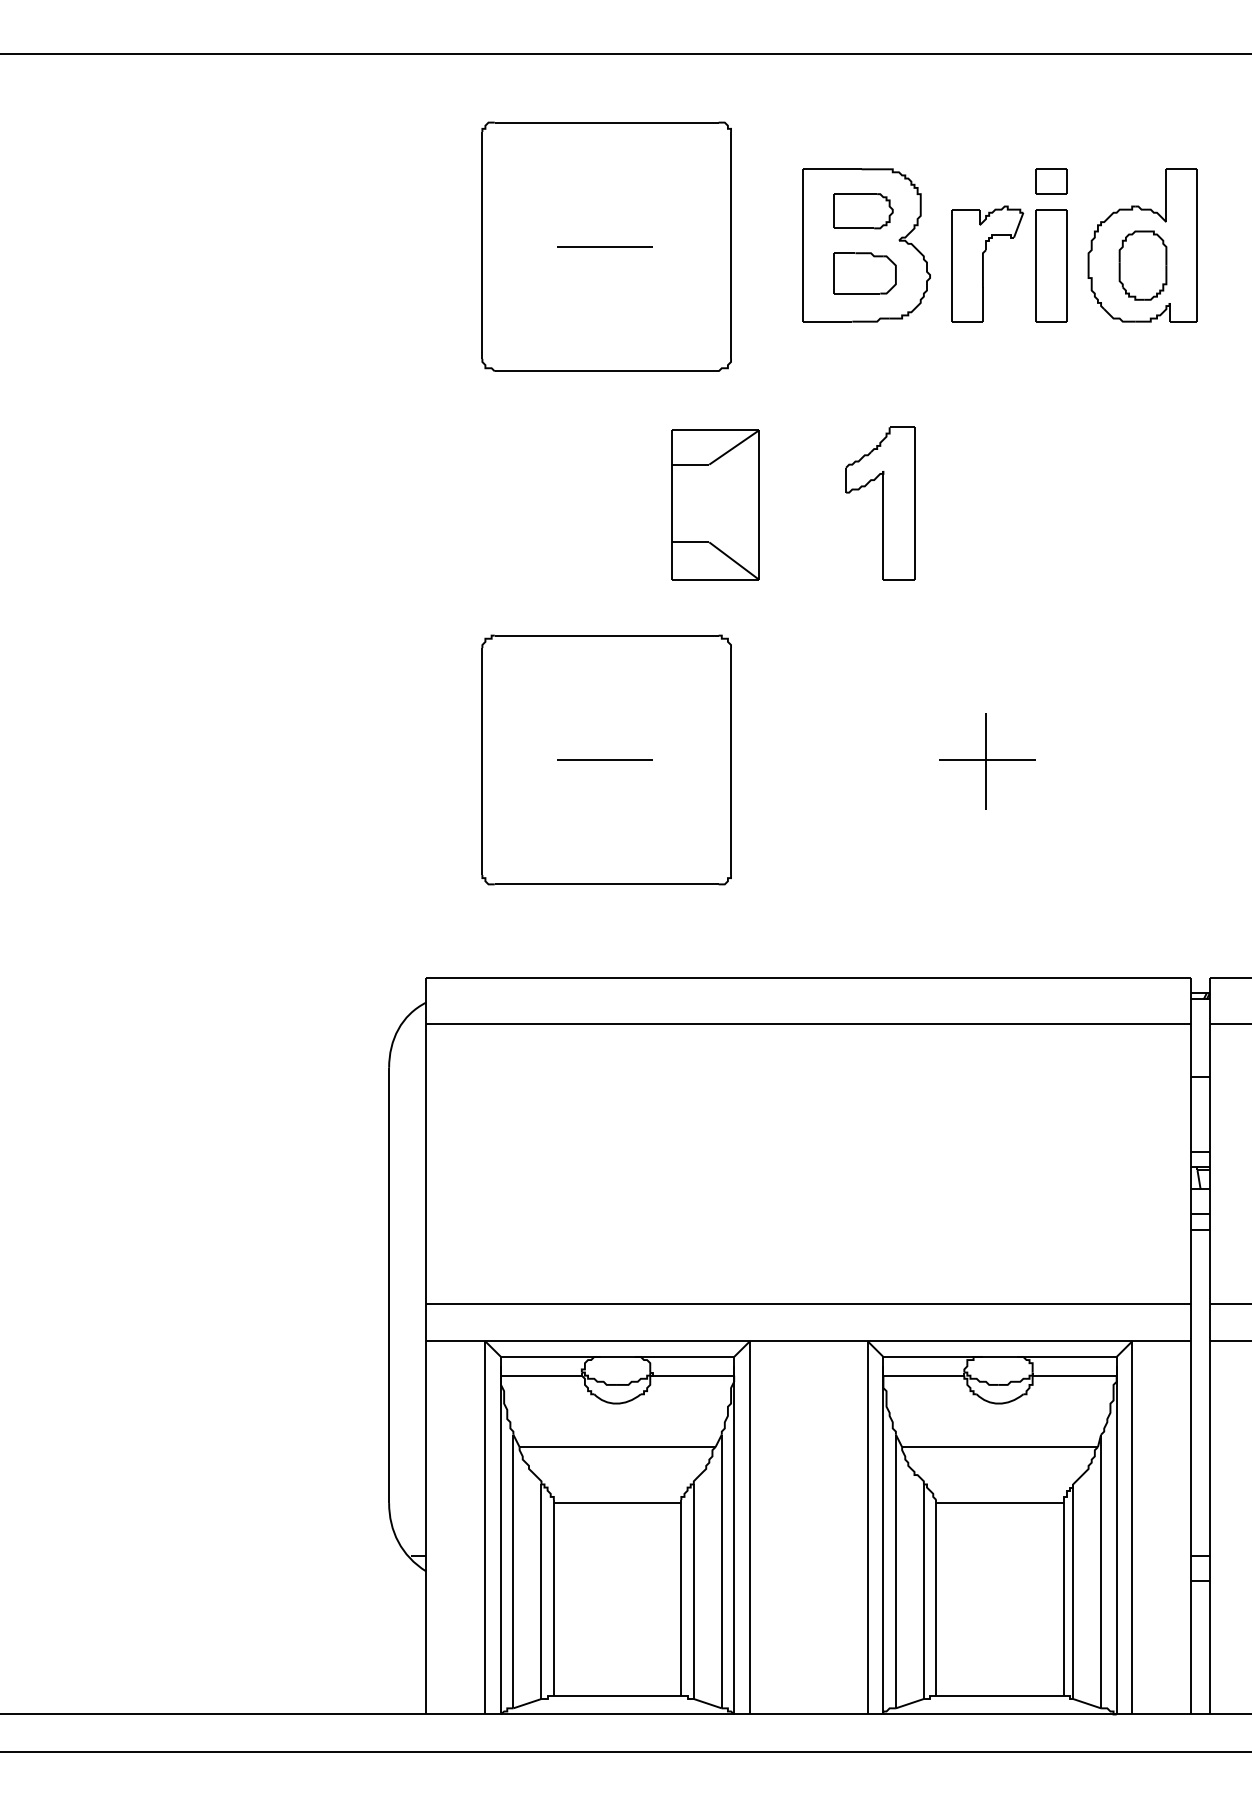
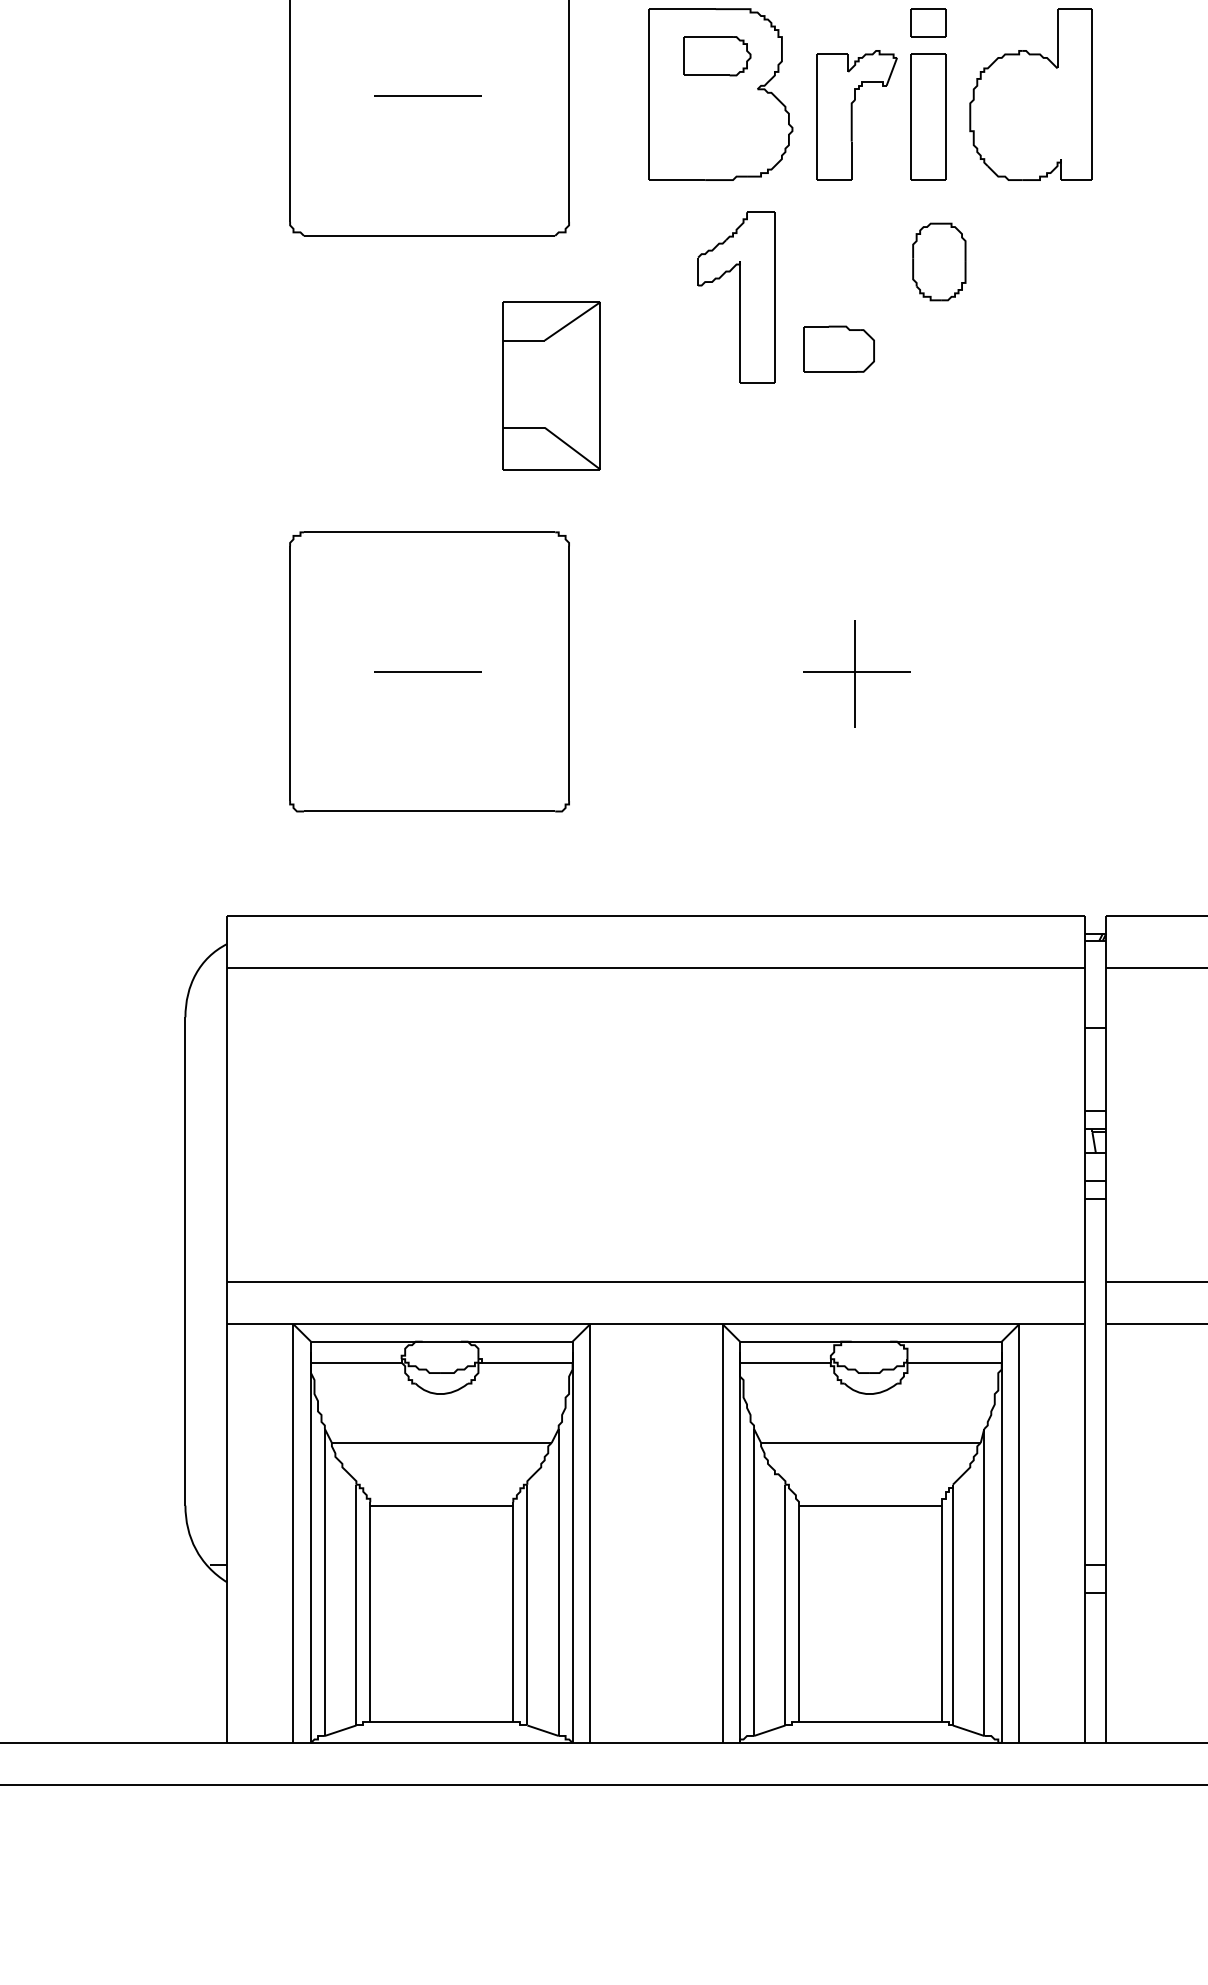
part: (1142, 265) -> (938, 261), moved
part: (864, 273) -> (838, 349), moved
part: (880, 503) -> (736, 297), moved

